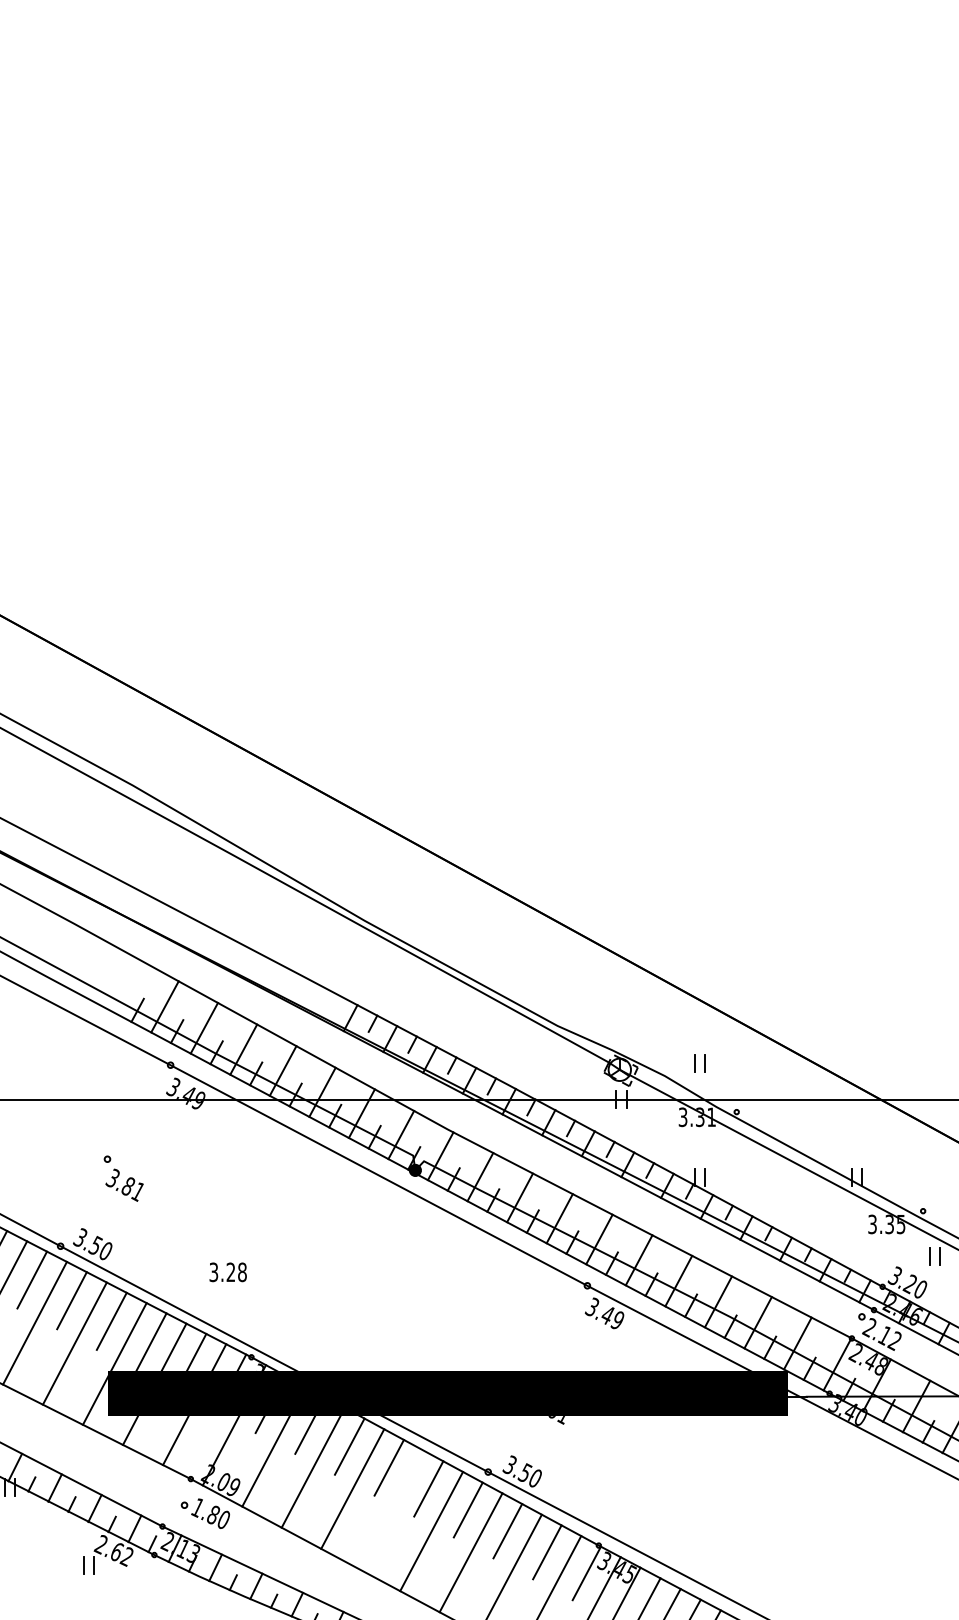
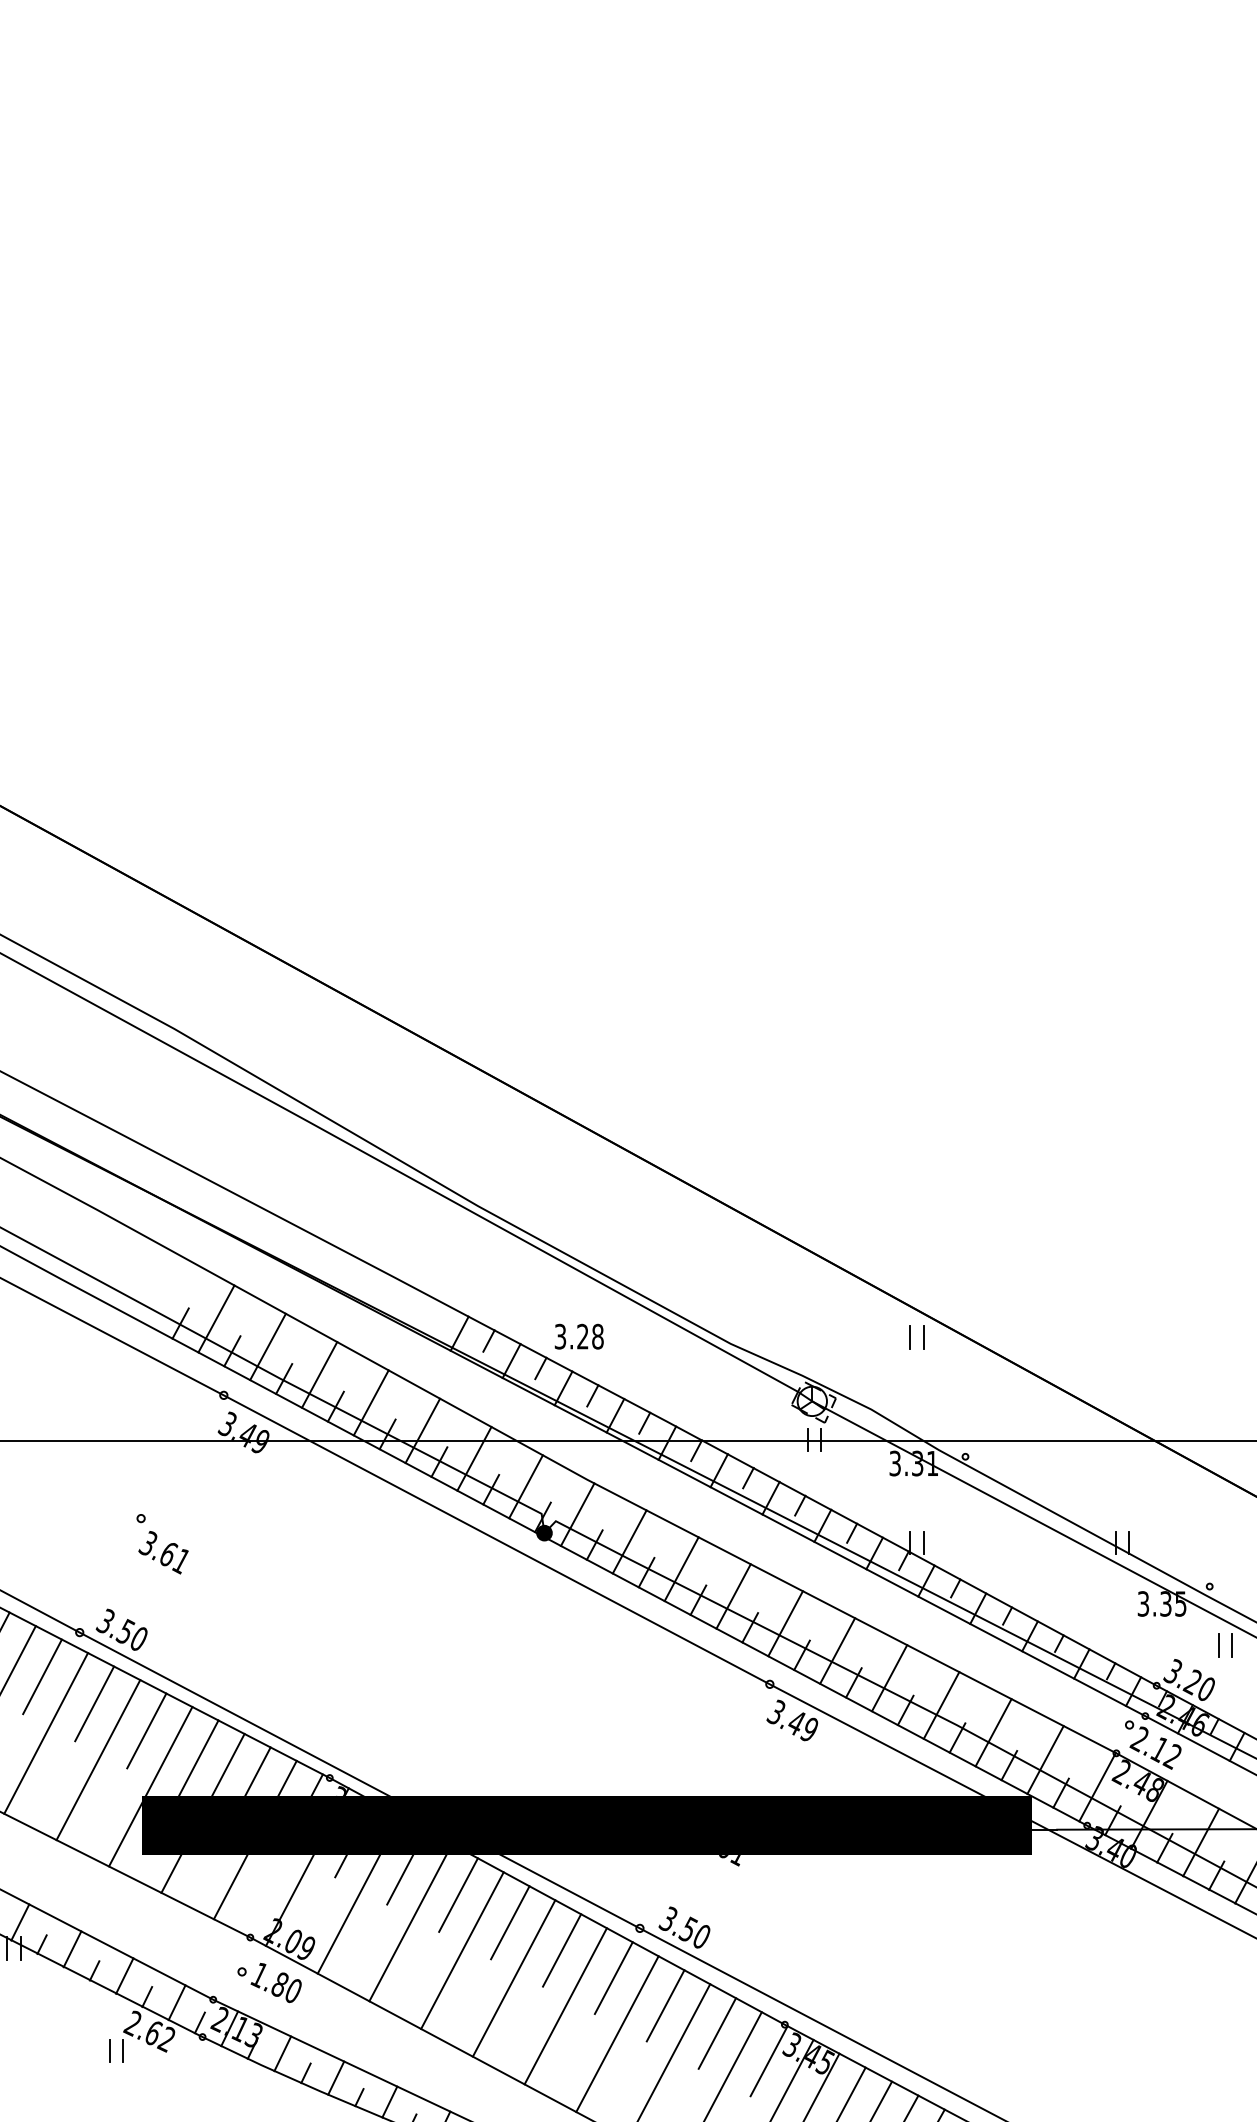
part: (699, 1063) -> (916, 1337), moved
text: (128, 1186) -> (168, 1554), 3.81 -> 3.61
text: (227, 1272) -> (578, 1336), moved
line: (391, 1510) -> (513, 1978), added

